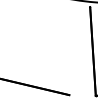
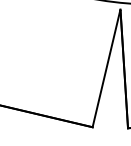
line: (79, 51) -> (106, 68), added

